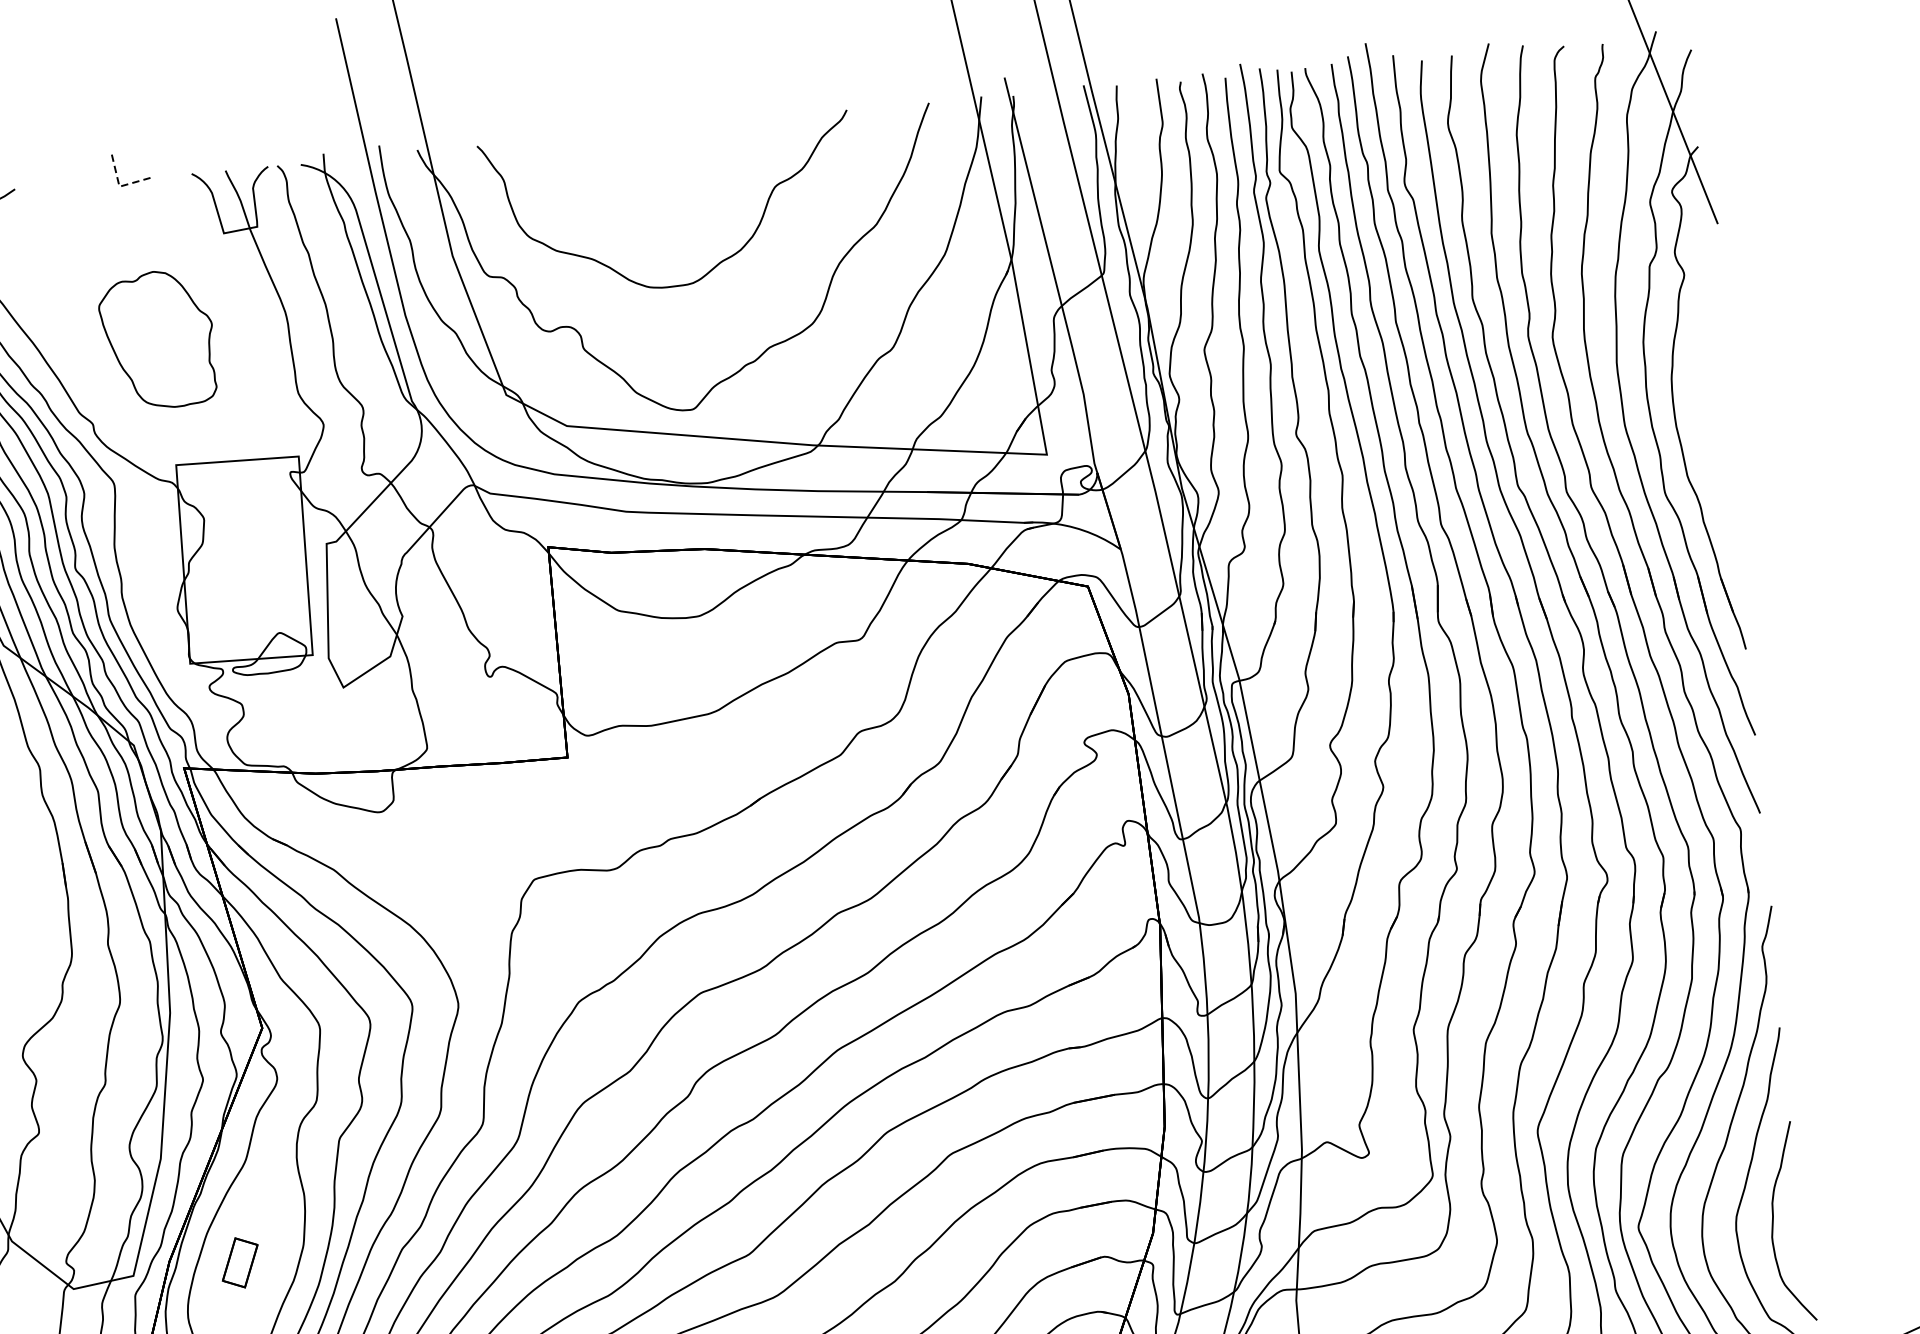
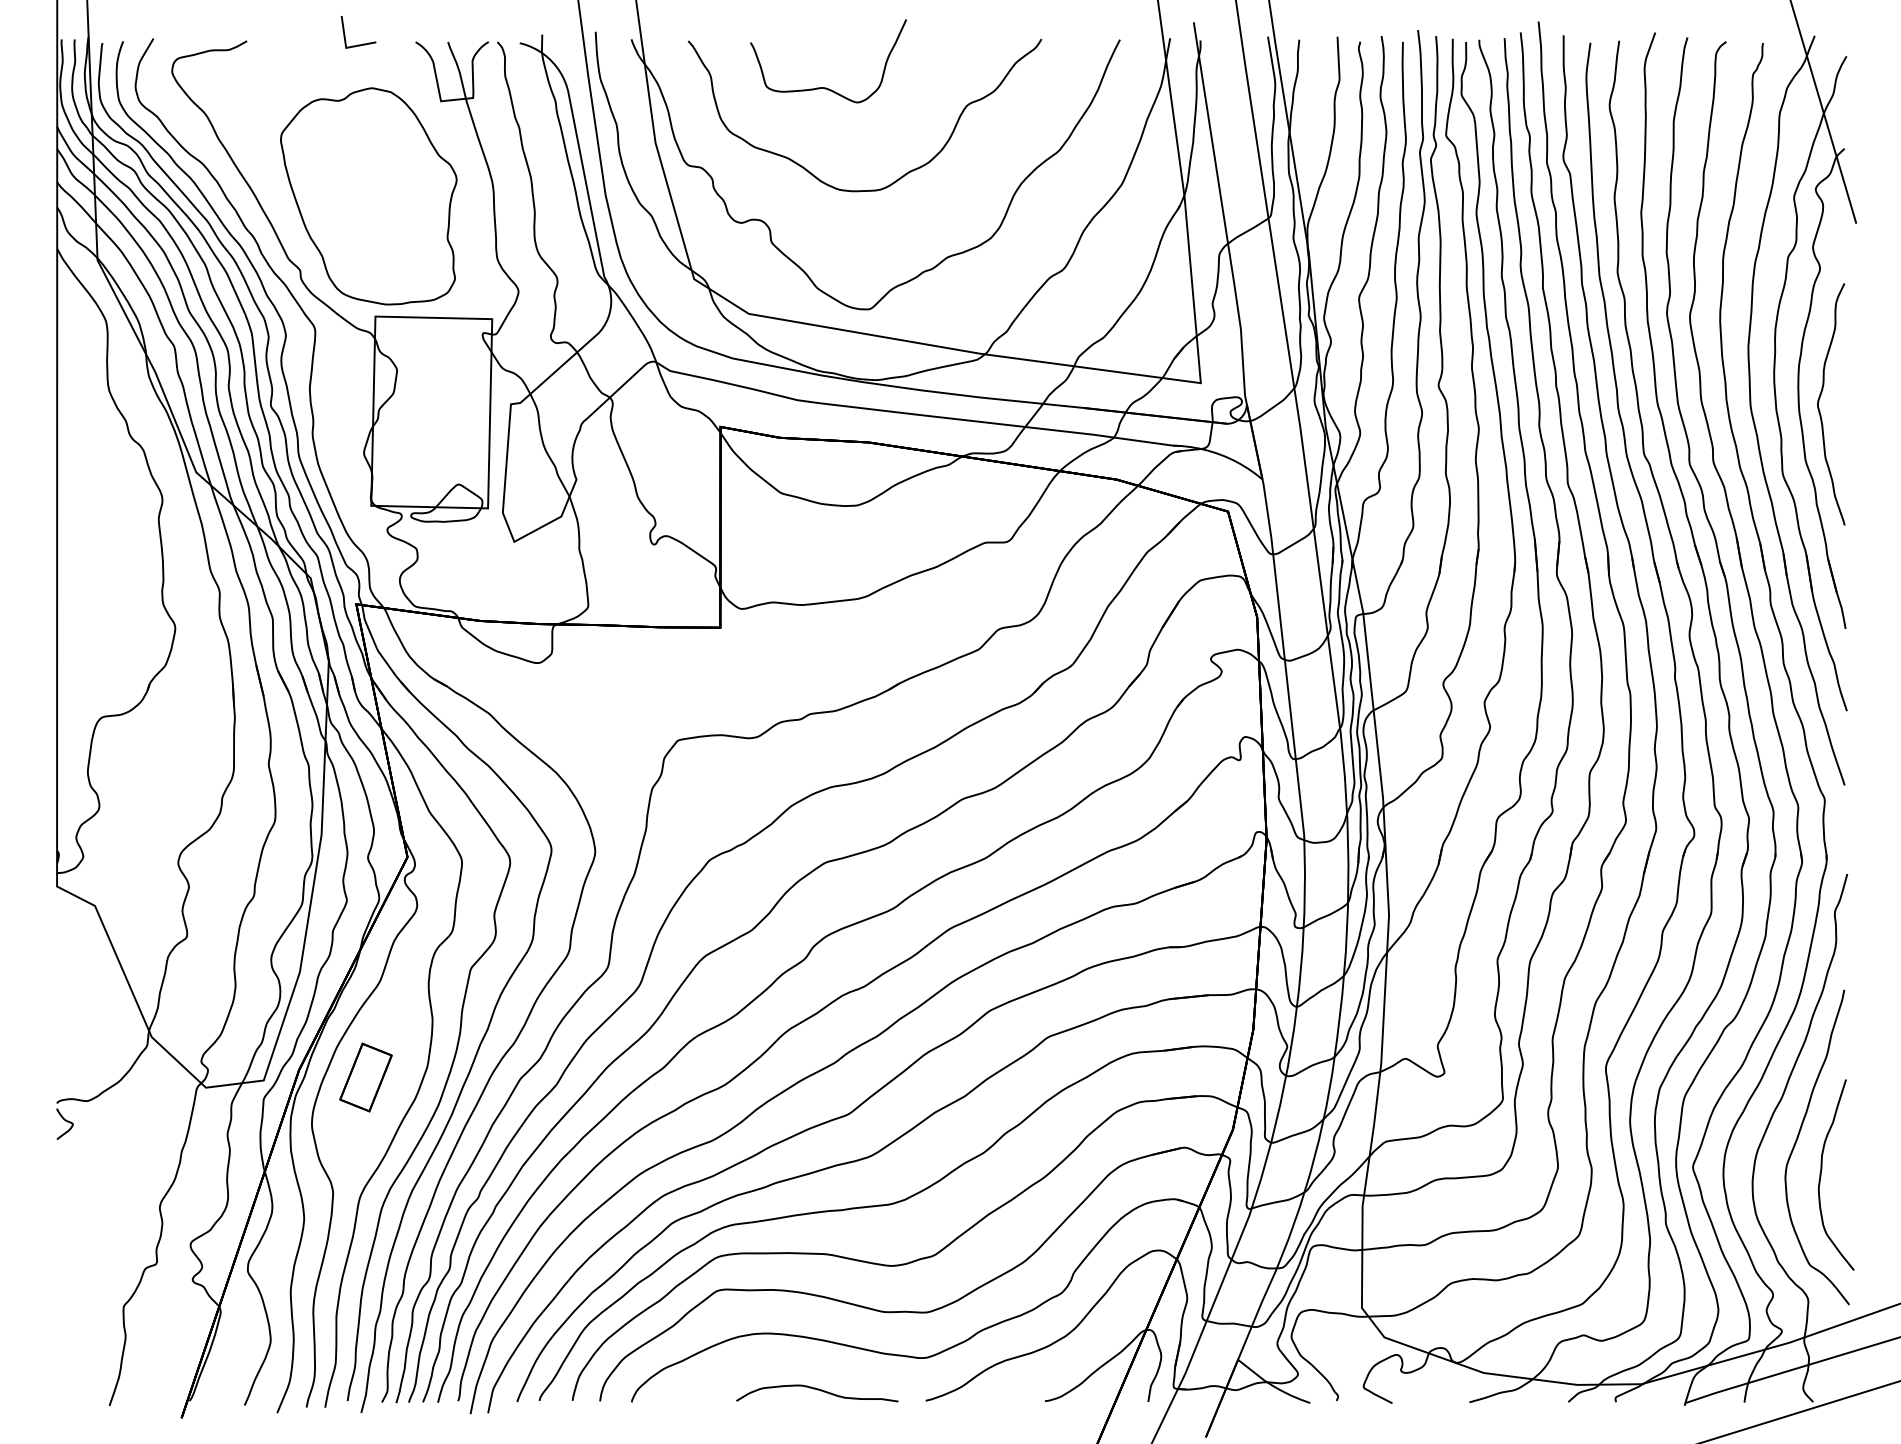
curve: (626, 181) -> (826, 87), added
line: (119, 185) -> (346, 46), dashed -> solid
part: (157, 340) -> (368, 196), size x1.67
curve: (1696, 413) -> (1819, 401), added
part: (239, 1262) -> (365, 1077), size x1.43

